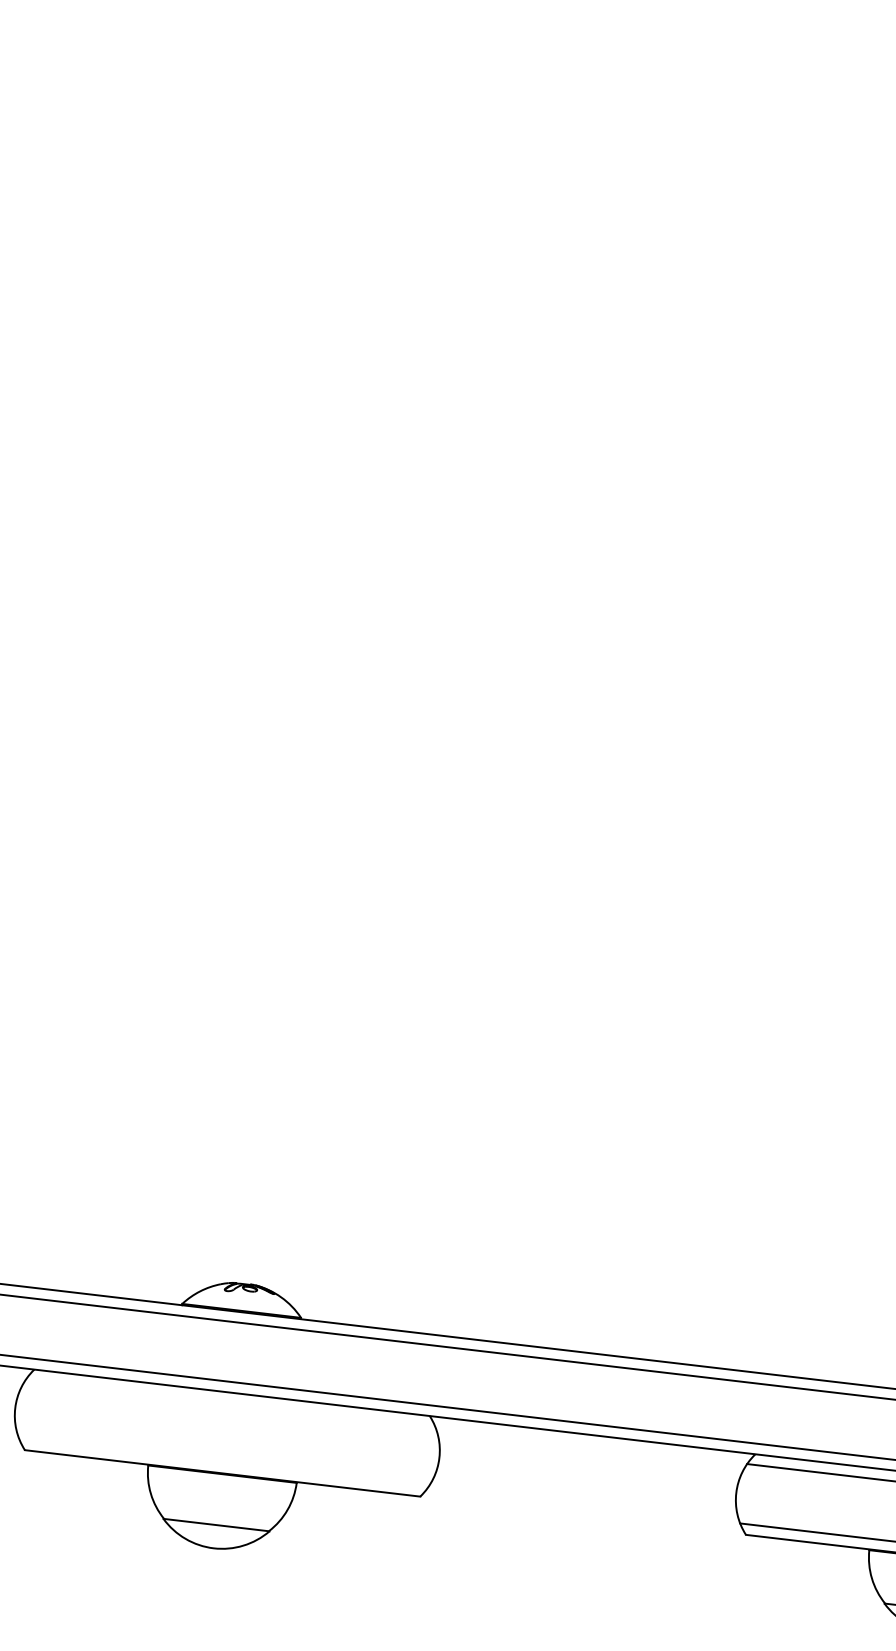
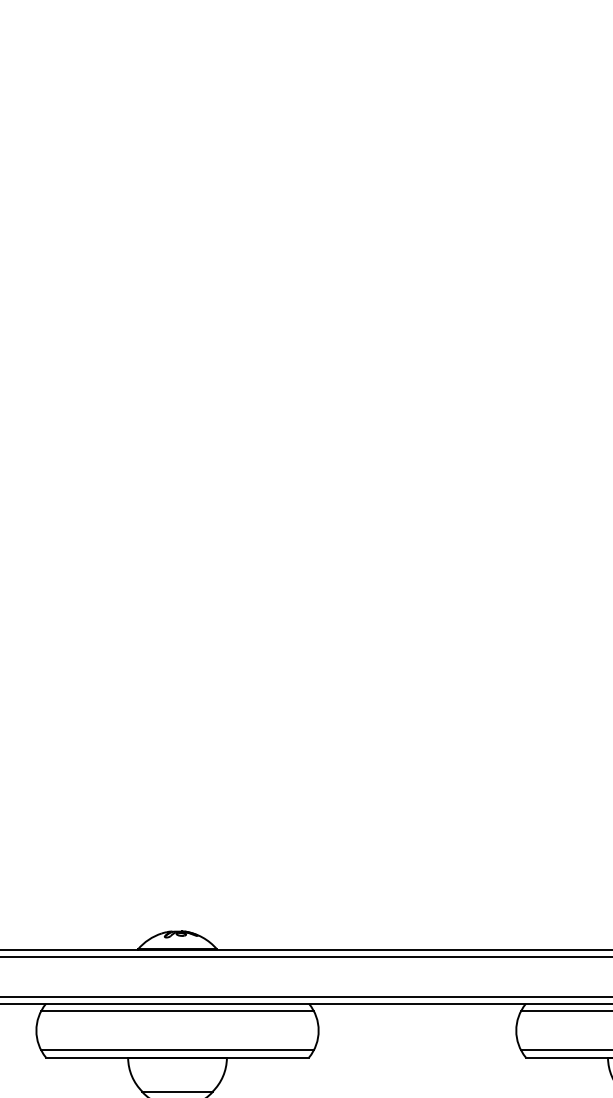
line: (230, 1402) -> (177, 1010), added
line: (223, 1462) -> (177, 1050), added

